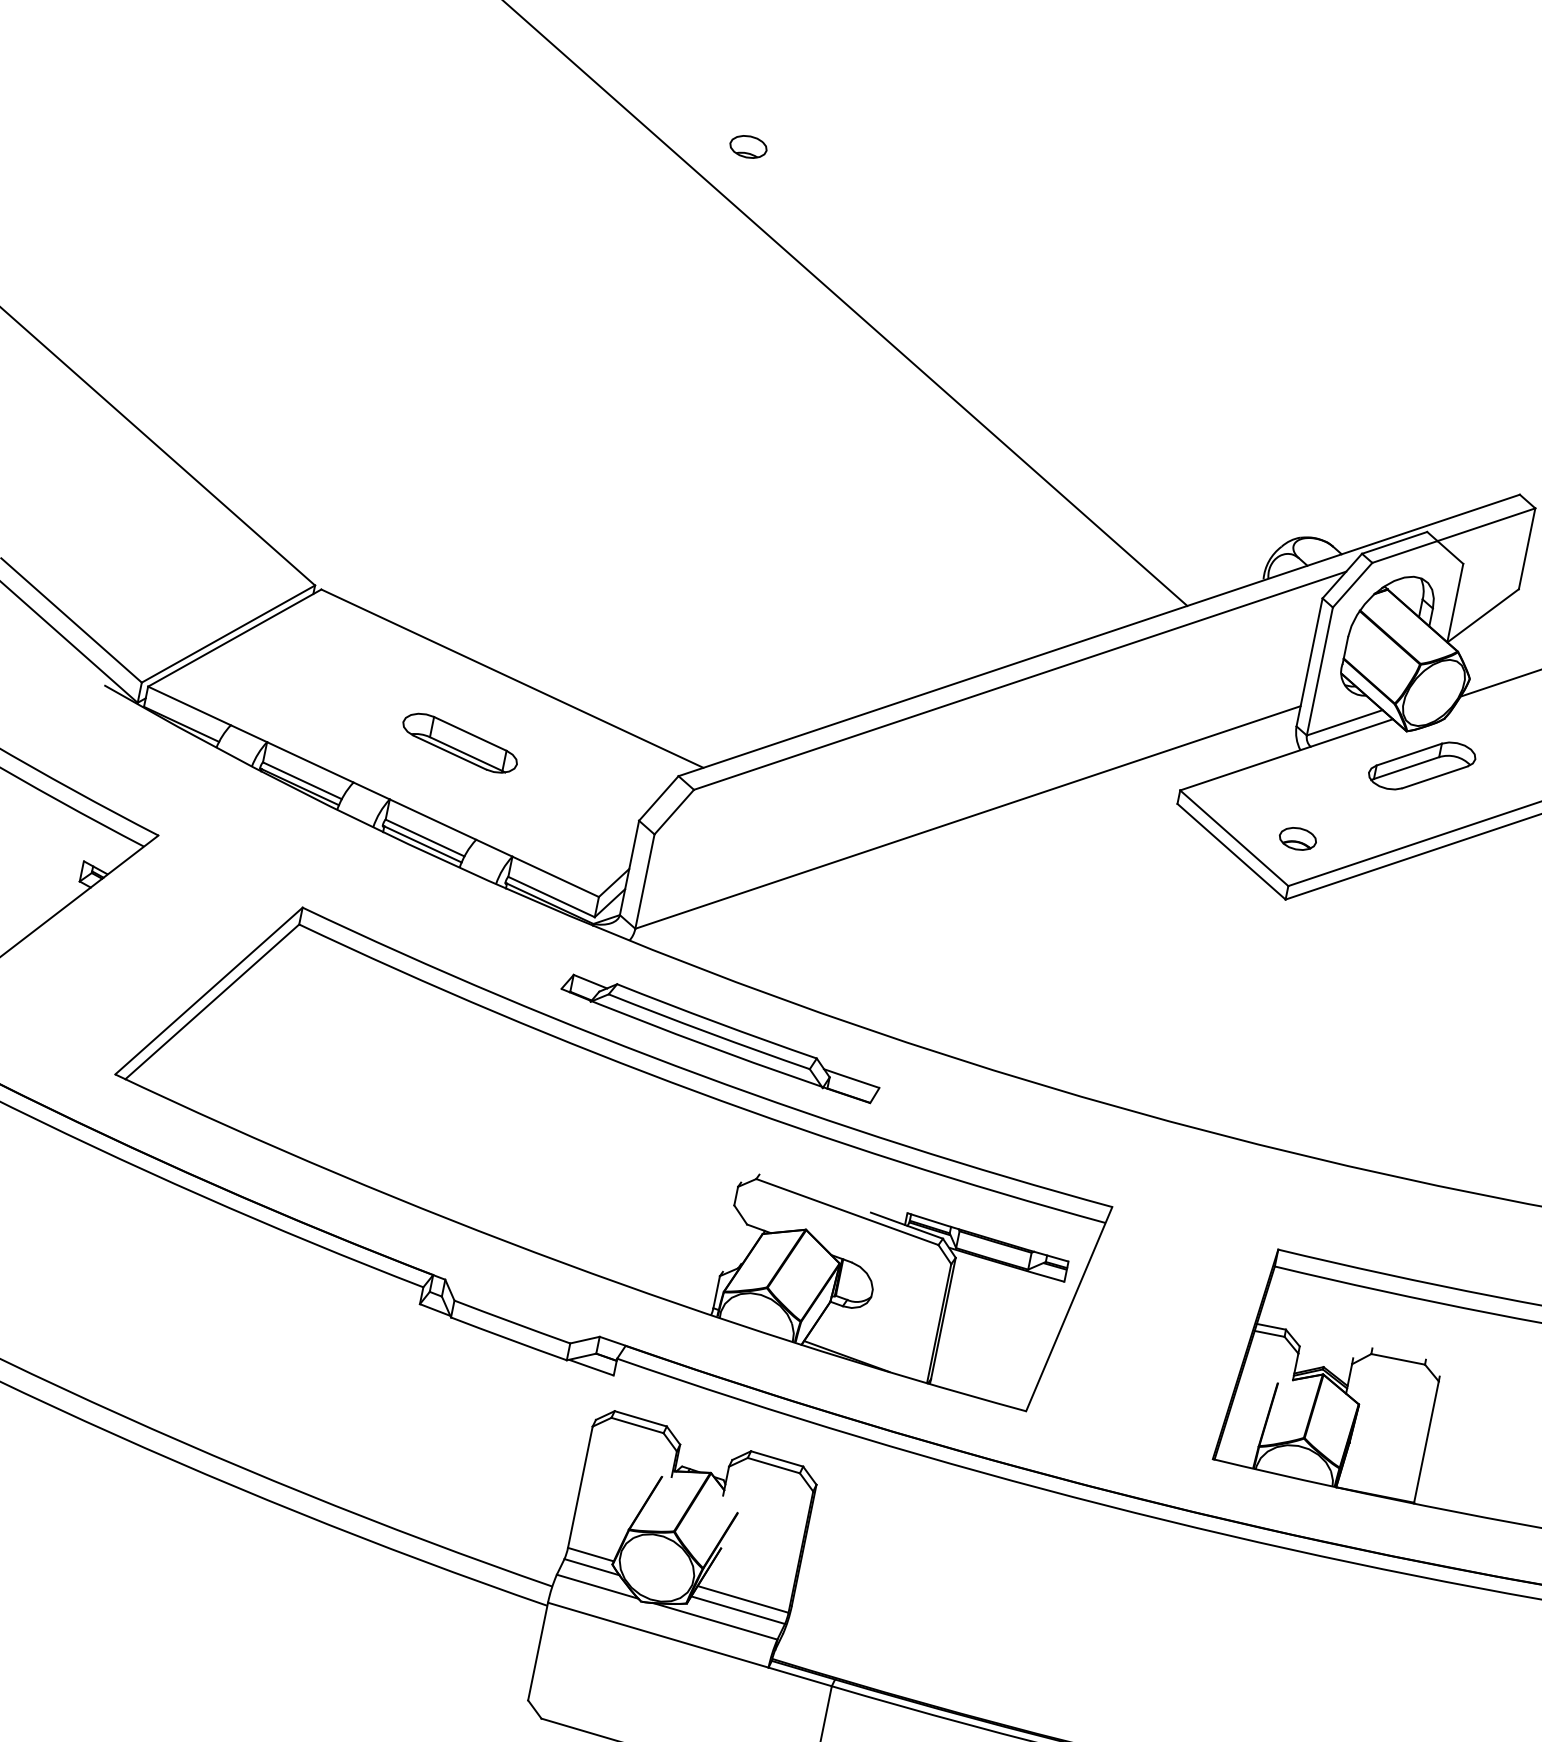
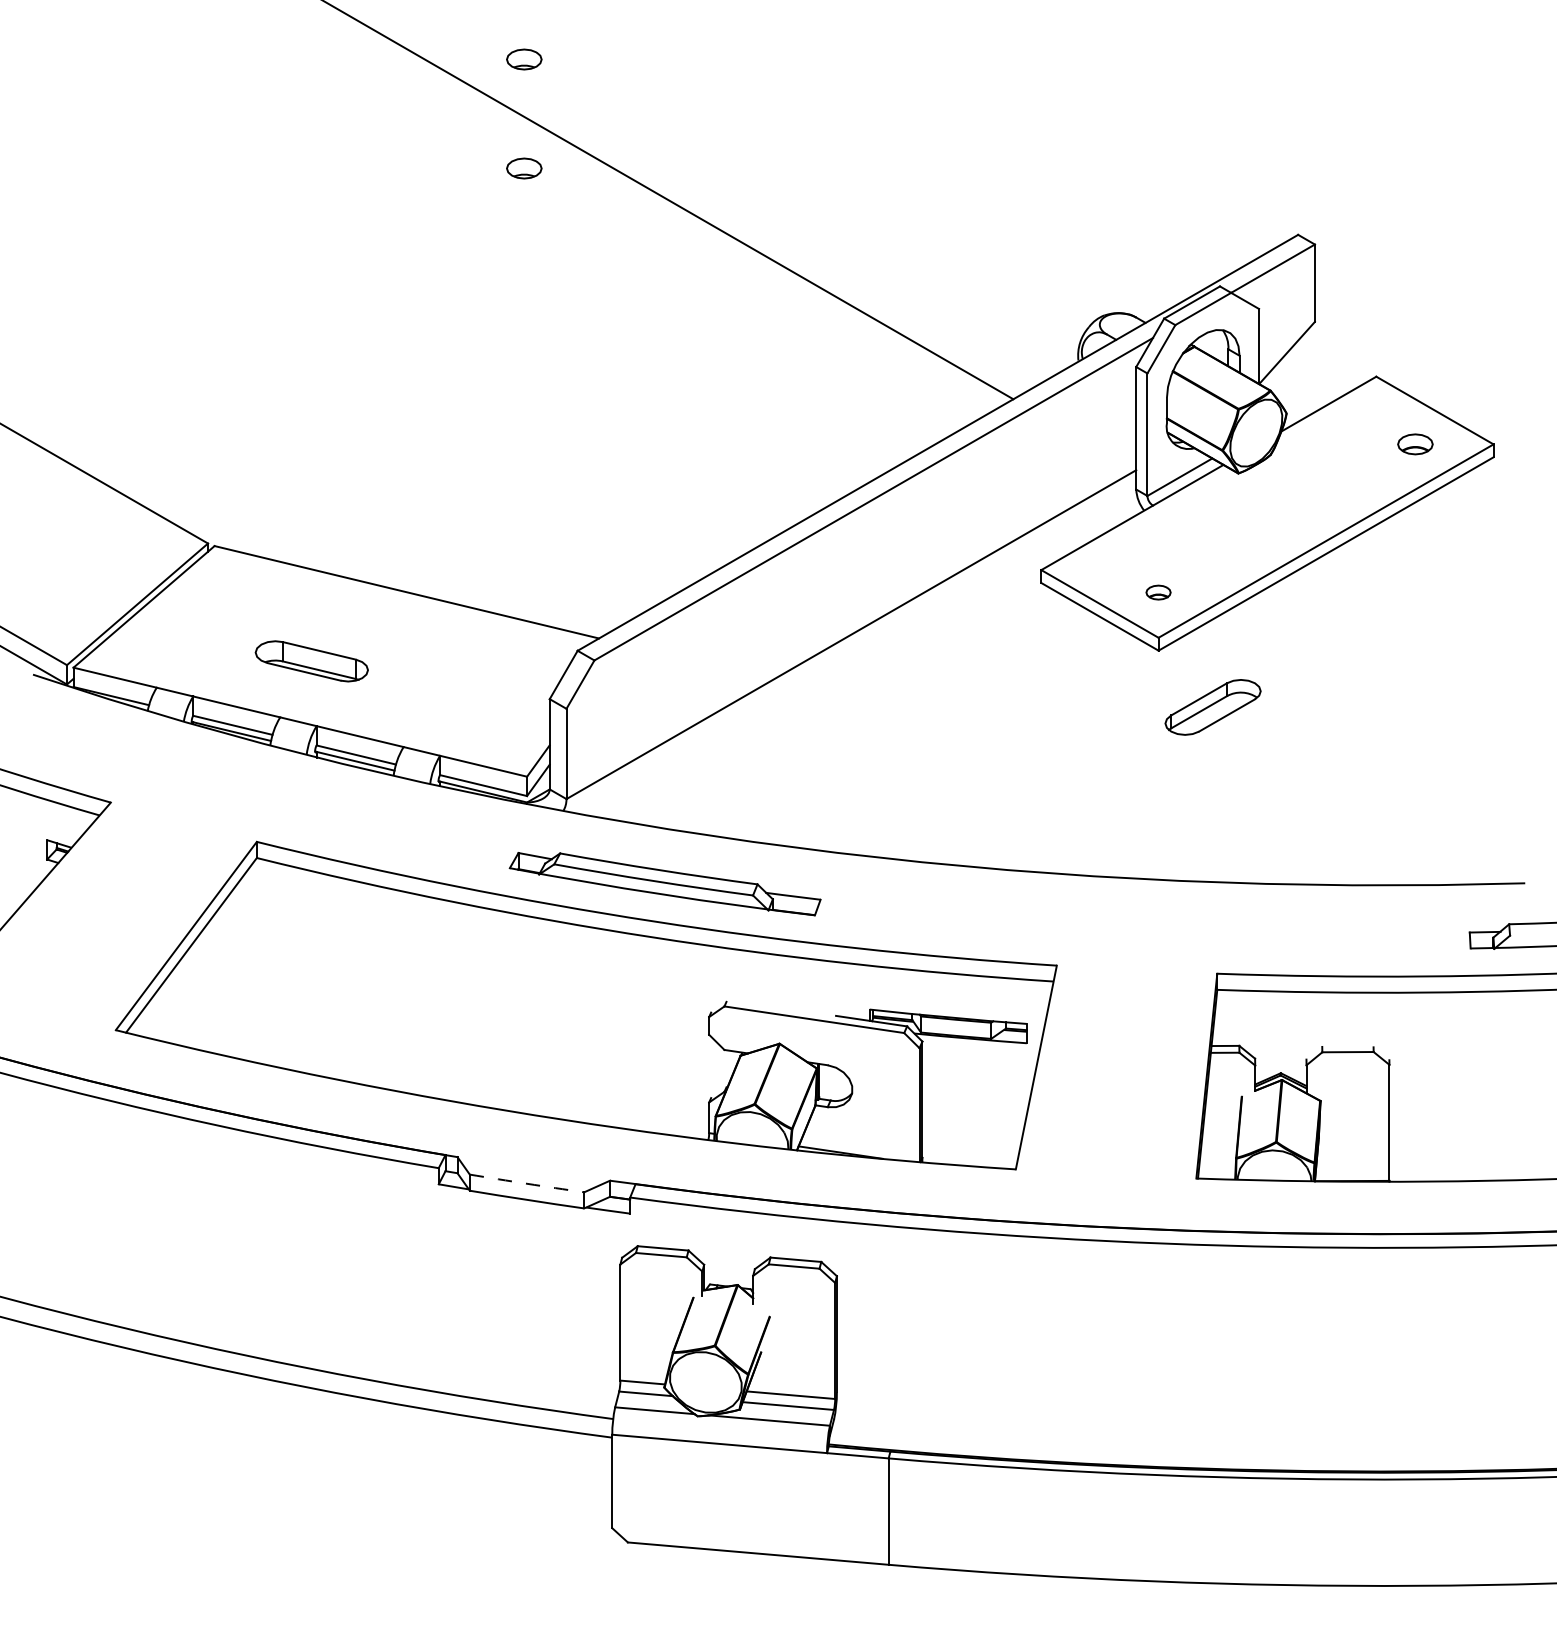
part: (725, 260) -> (524, 168), added
part: (459, 743) -> (311, 661), moved
part: (1421, 765) -> (1212, 707), moved
part: (1297, 838) -> (1158, 592), size x0.7
arc: (511, 1321) -> (526, 1183), solid -> dashed

